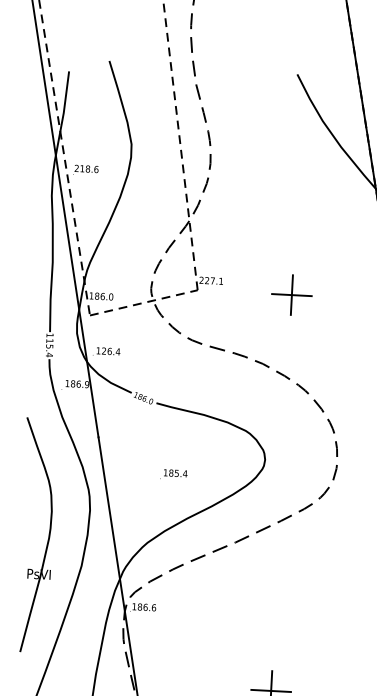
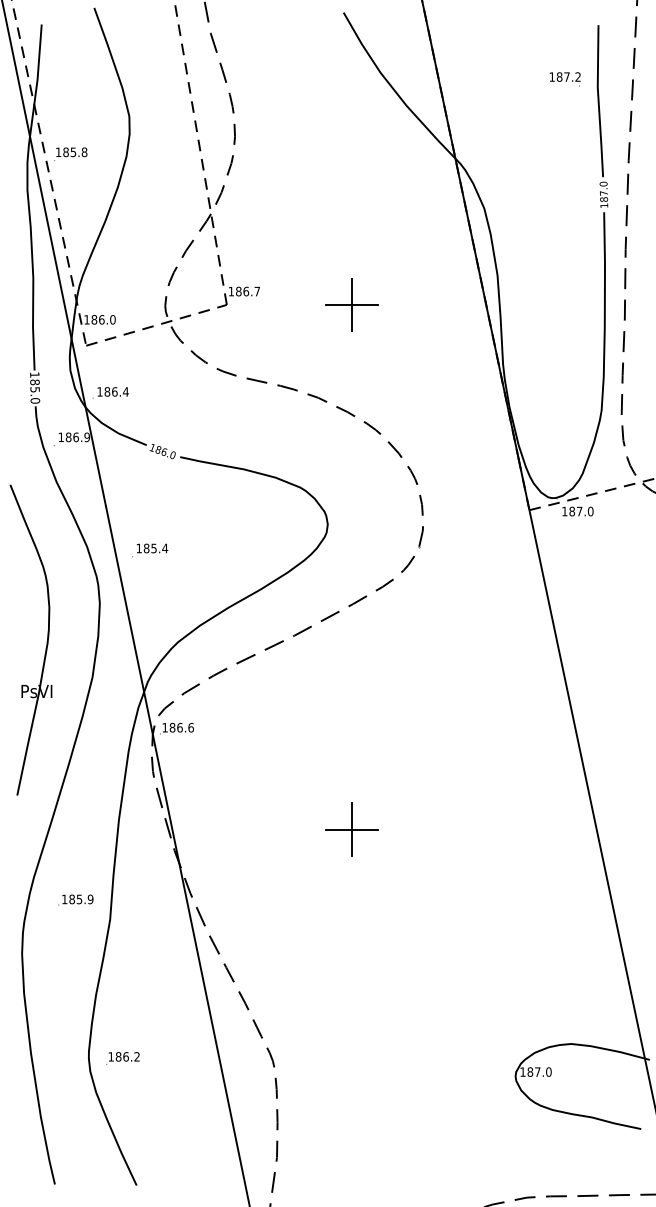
text: (86, 169) -> (71, 152), 218.6 -> 185.8
text: (210, 280) -> (243, 291), 227.1 -> 186.7
text: (49, 347) -> (35, 391), 115.4 -> 185.0
text: (104, 350) -> (107, 391), 126.4 -> 186.4
text: (174, 474) -> (150, 550), moved

